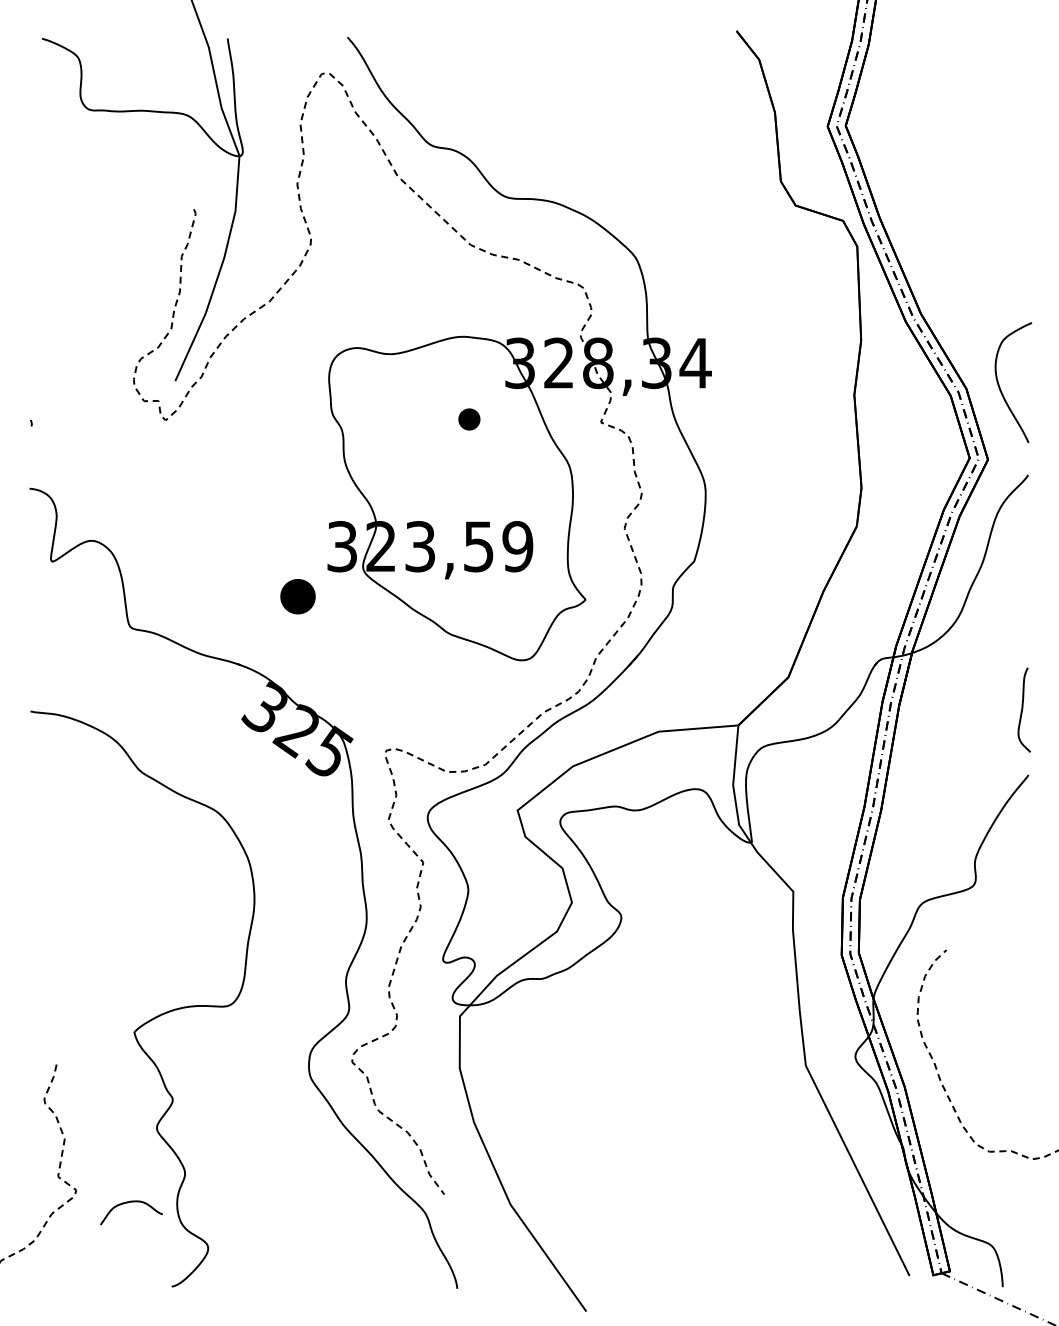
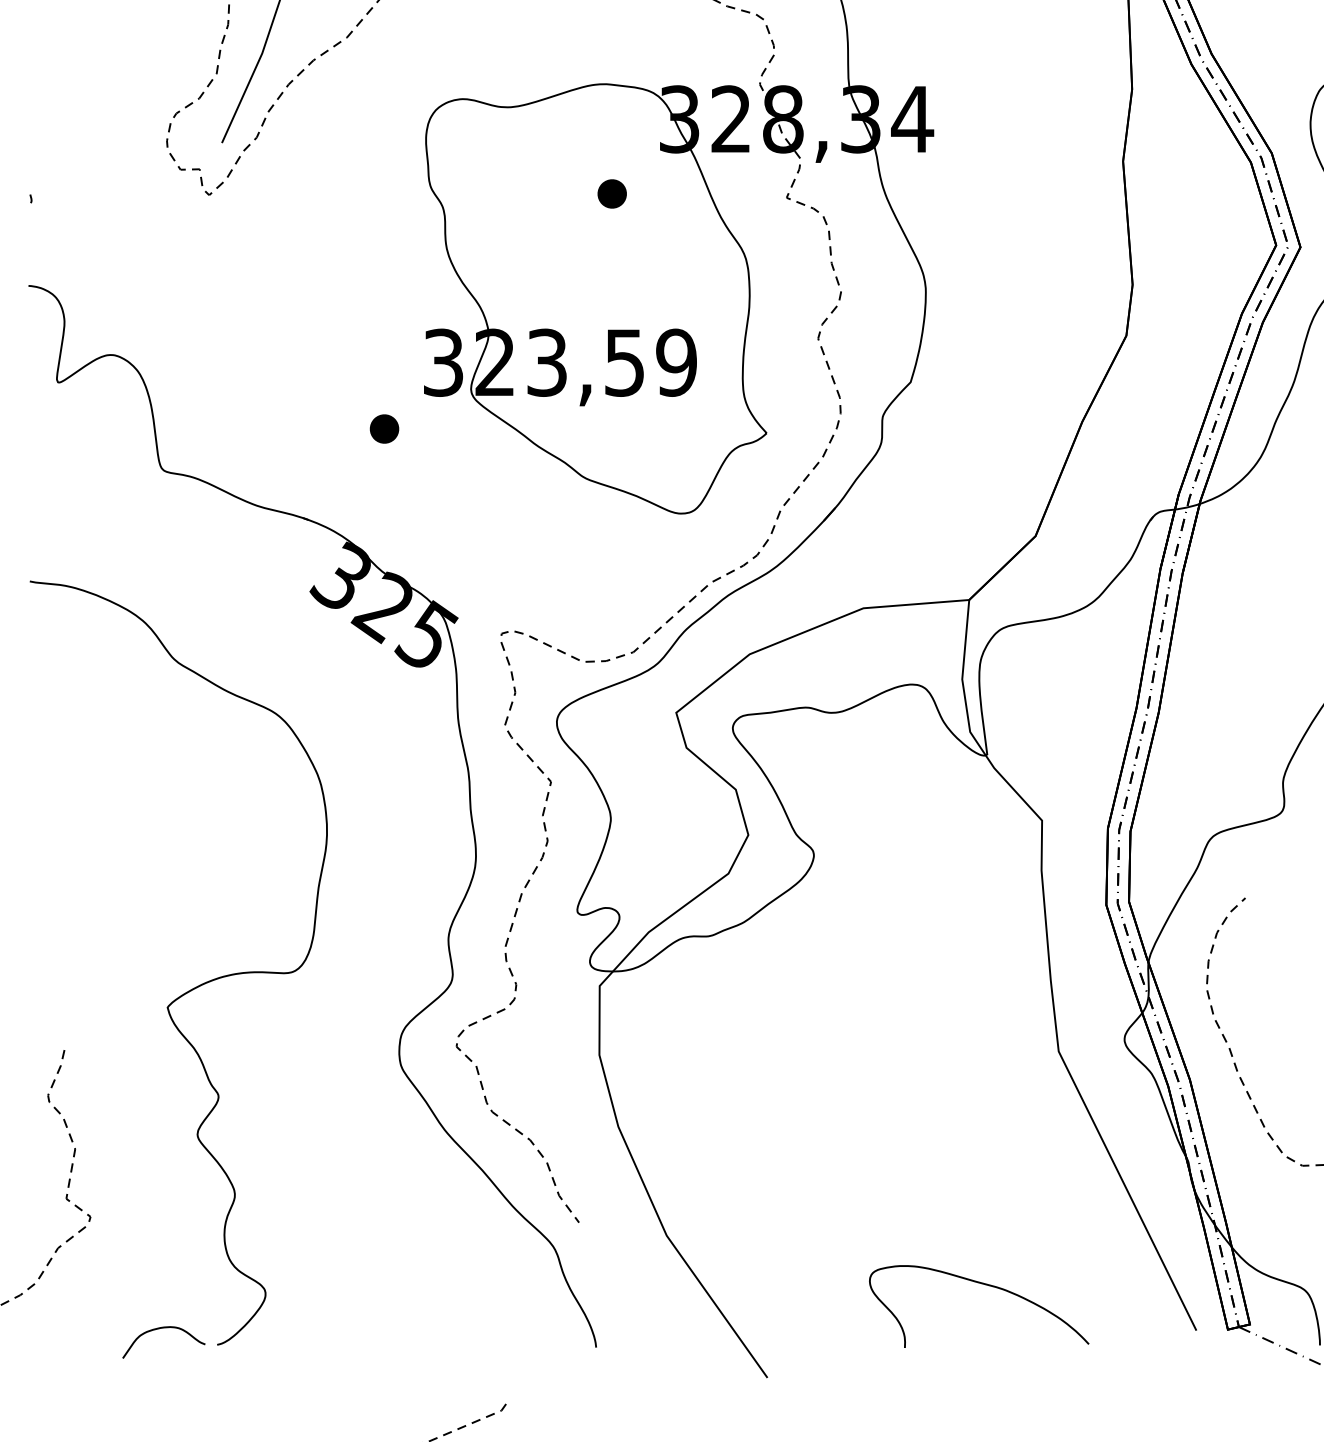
part: (297, 596) -> (384, 428), size x0.62
curve: (127, 1203) -> (158, 1329), moved
curve: (747, 1241) -> (981, 1284), added

